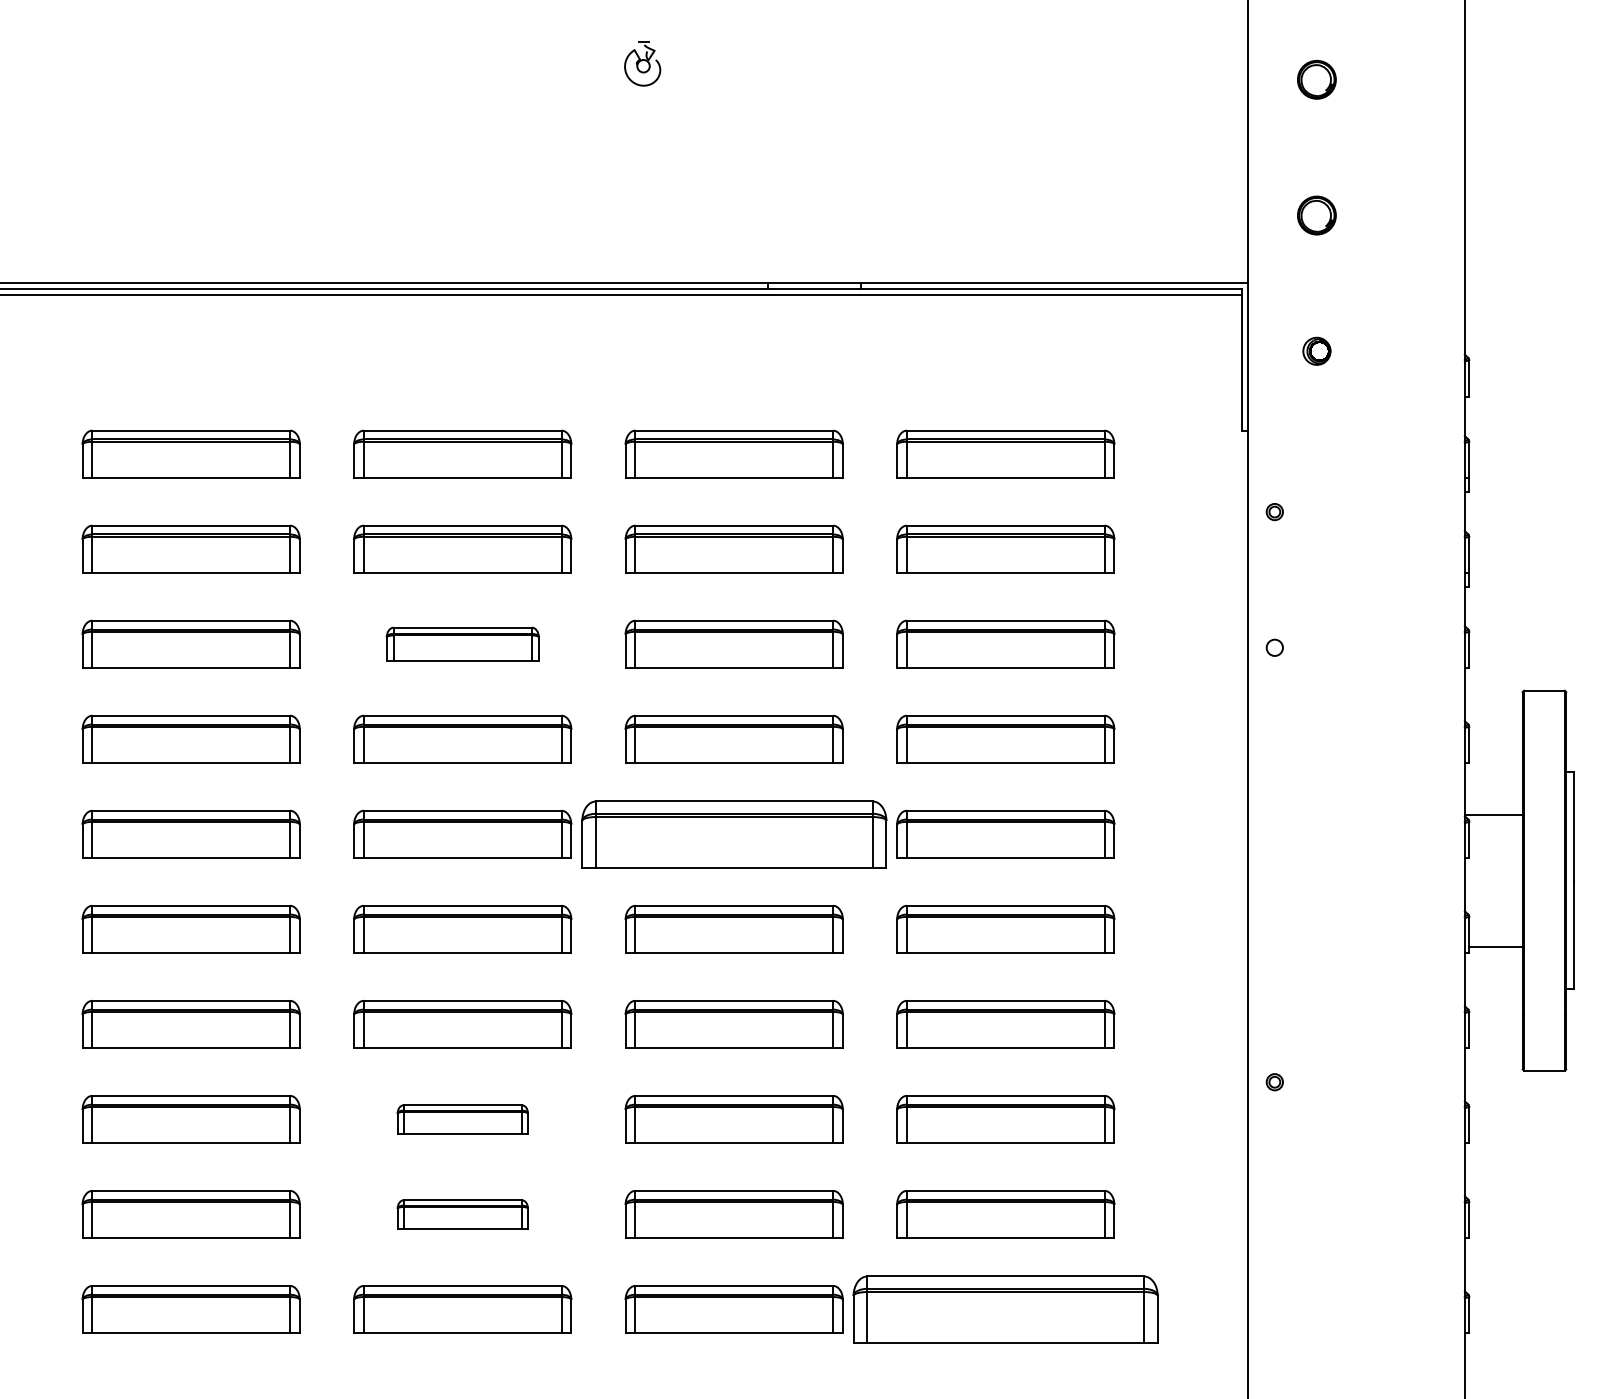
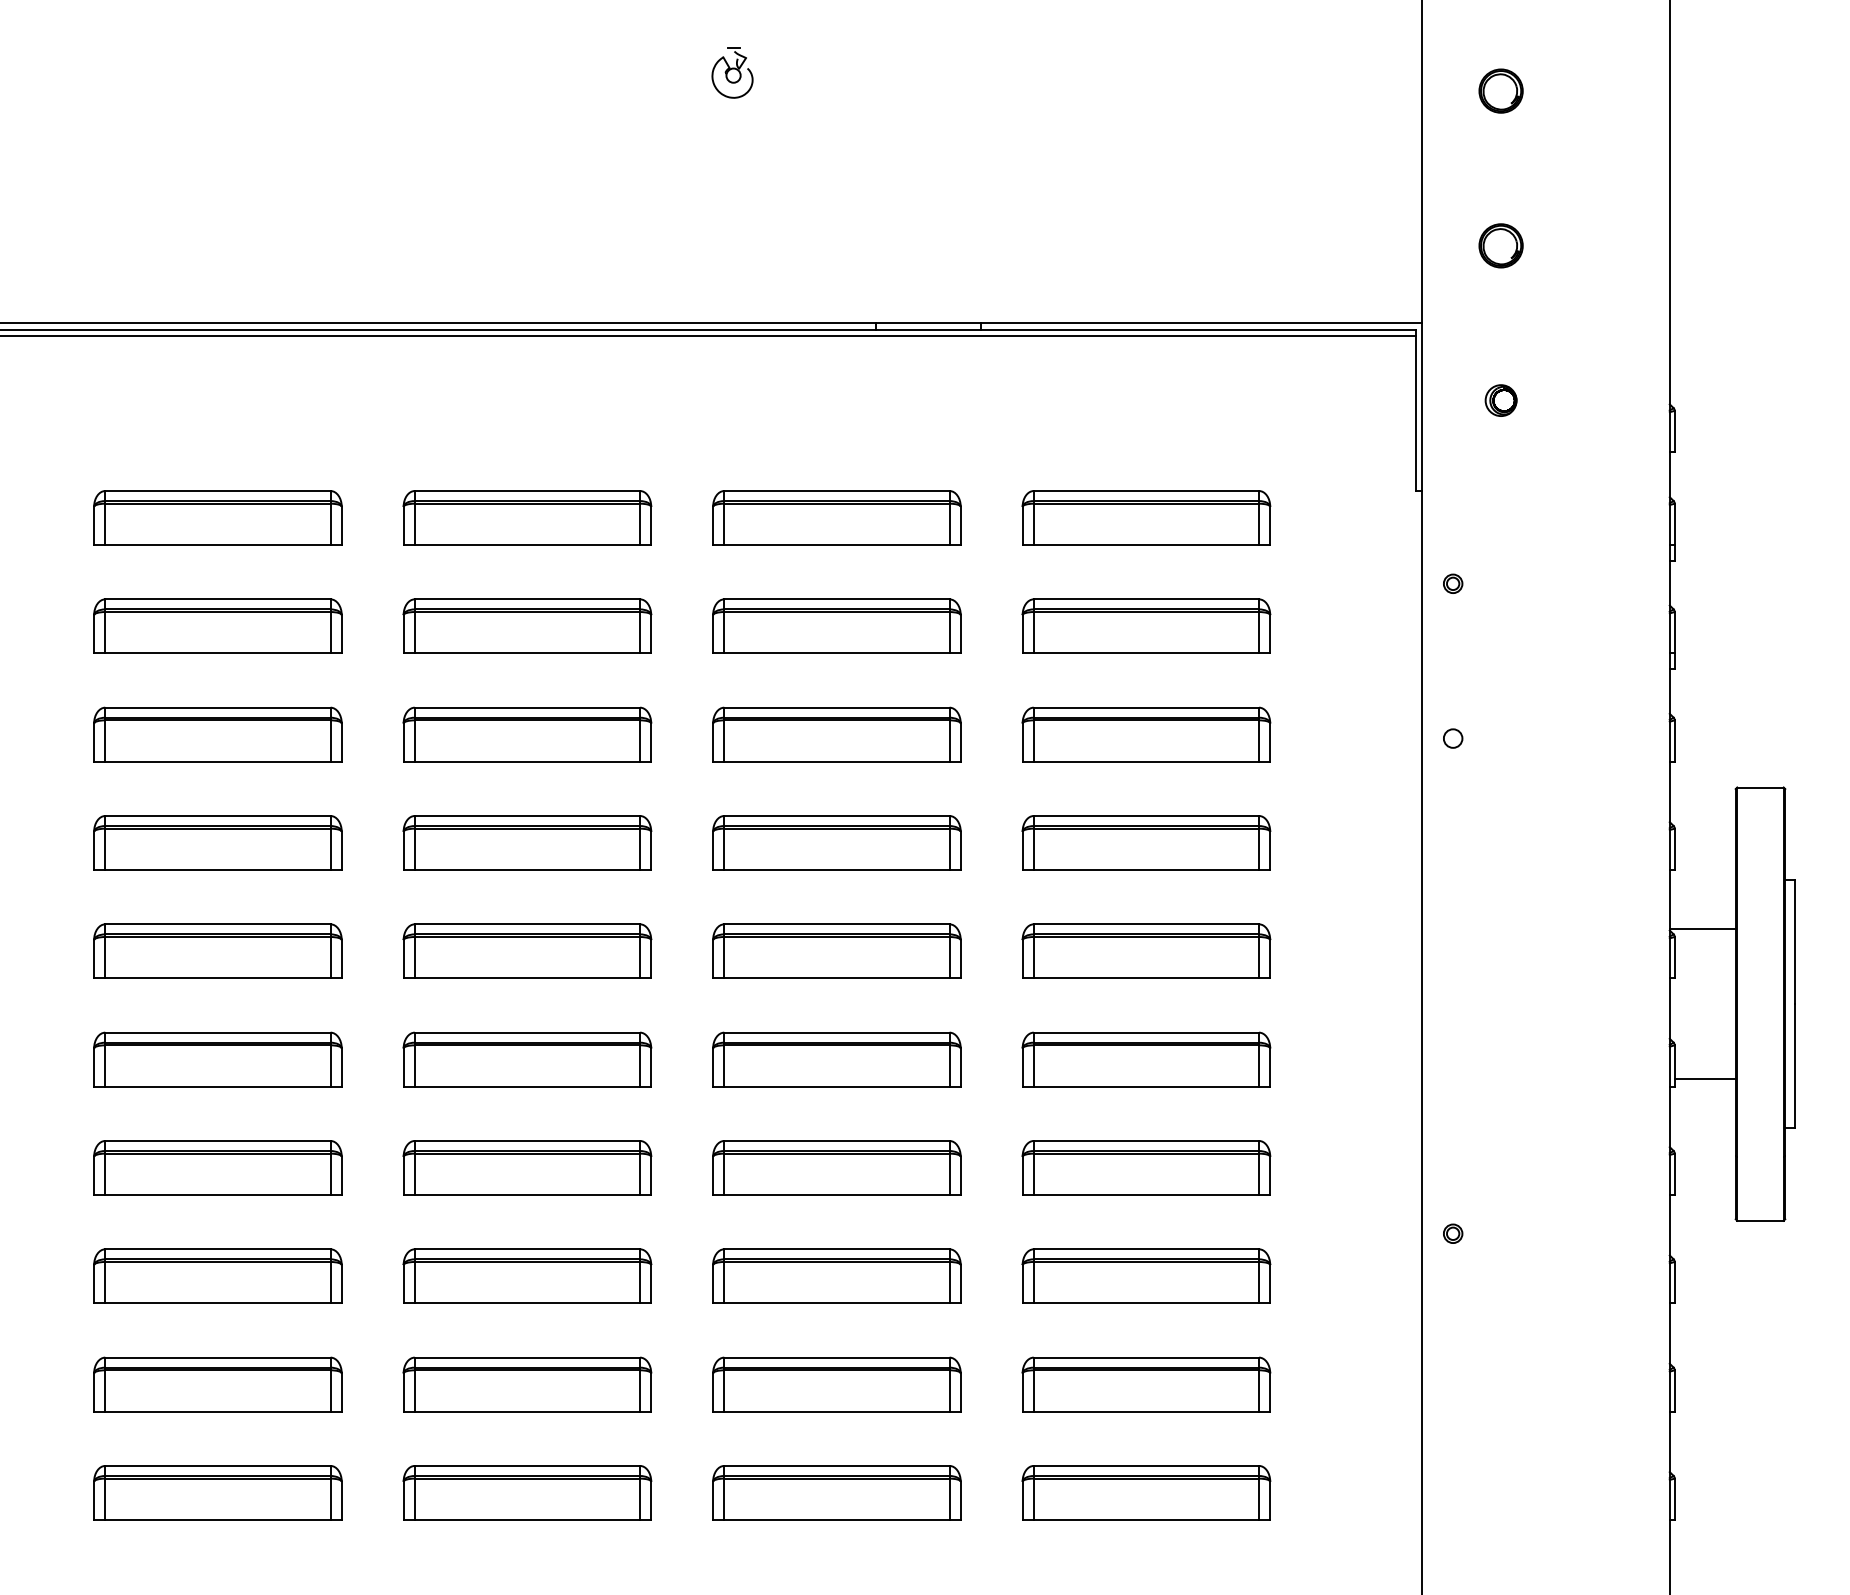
part: (462, 643) -> (527, 733), size x1.43
part: (733, 833) -> (836, 950), size x0.71
part: (462, 1119) -> (527, 1276), size x1.67
part: (462, 1214) -> (527, 1384), size x1.67
part: (1005, 1309) -> (1146, 1492), size x0.71

